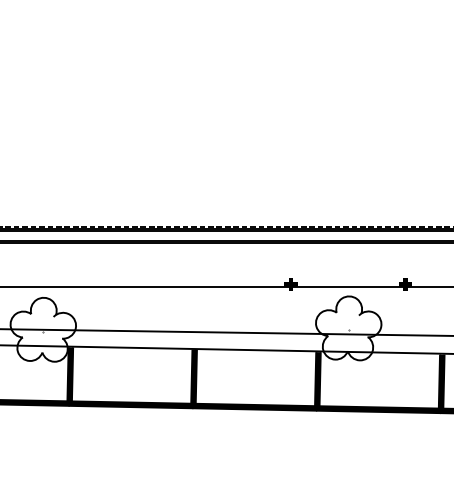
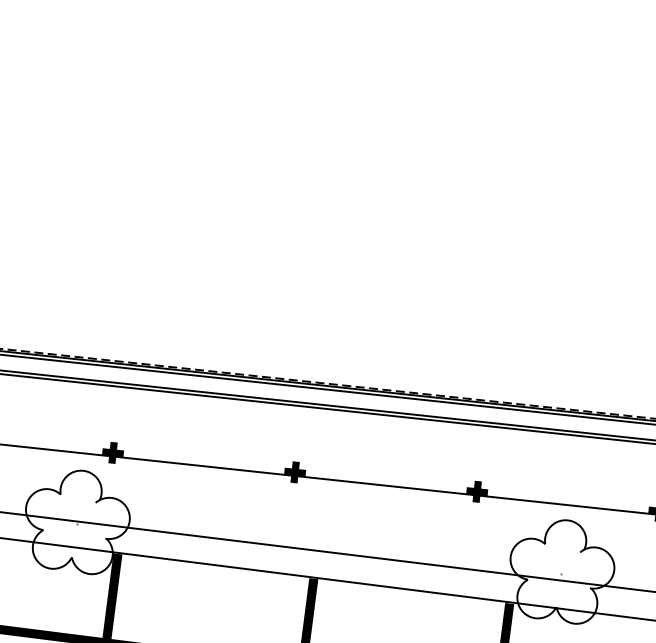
fill: (60, 284) -> (112, 452), added
fill: (175, 284) -> (294, 472), added

